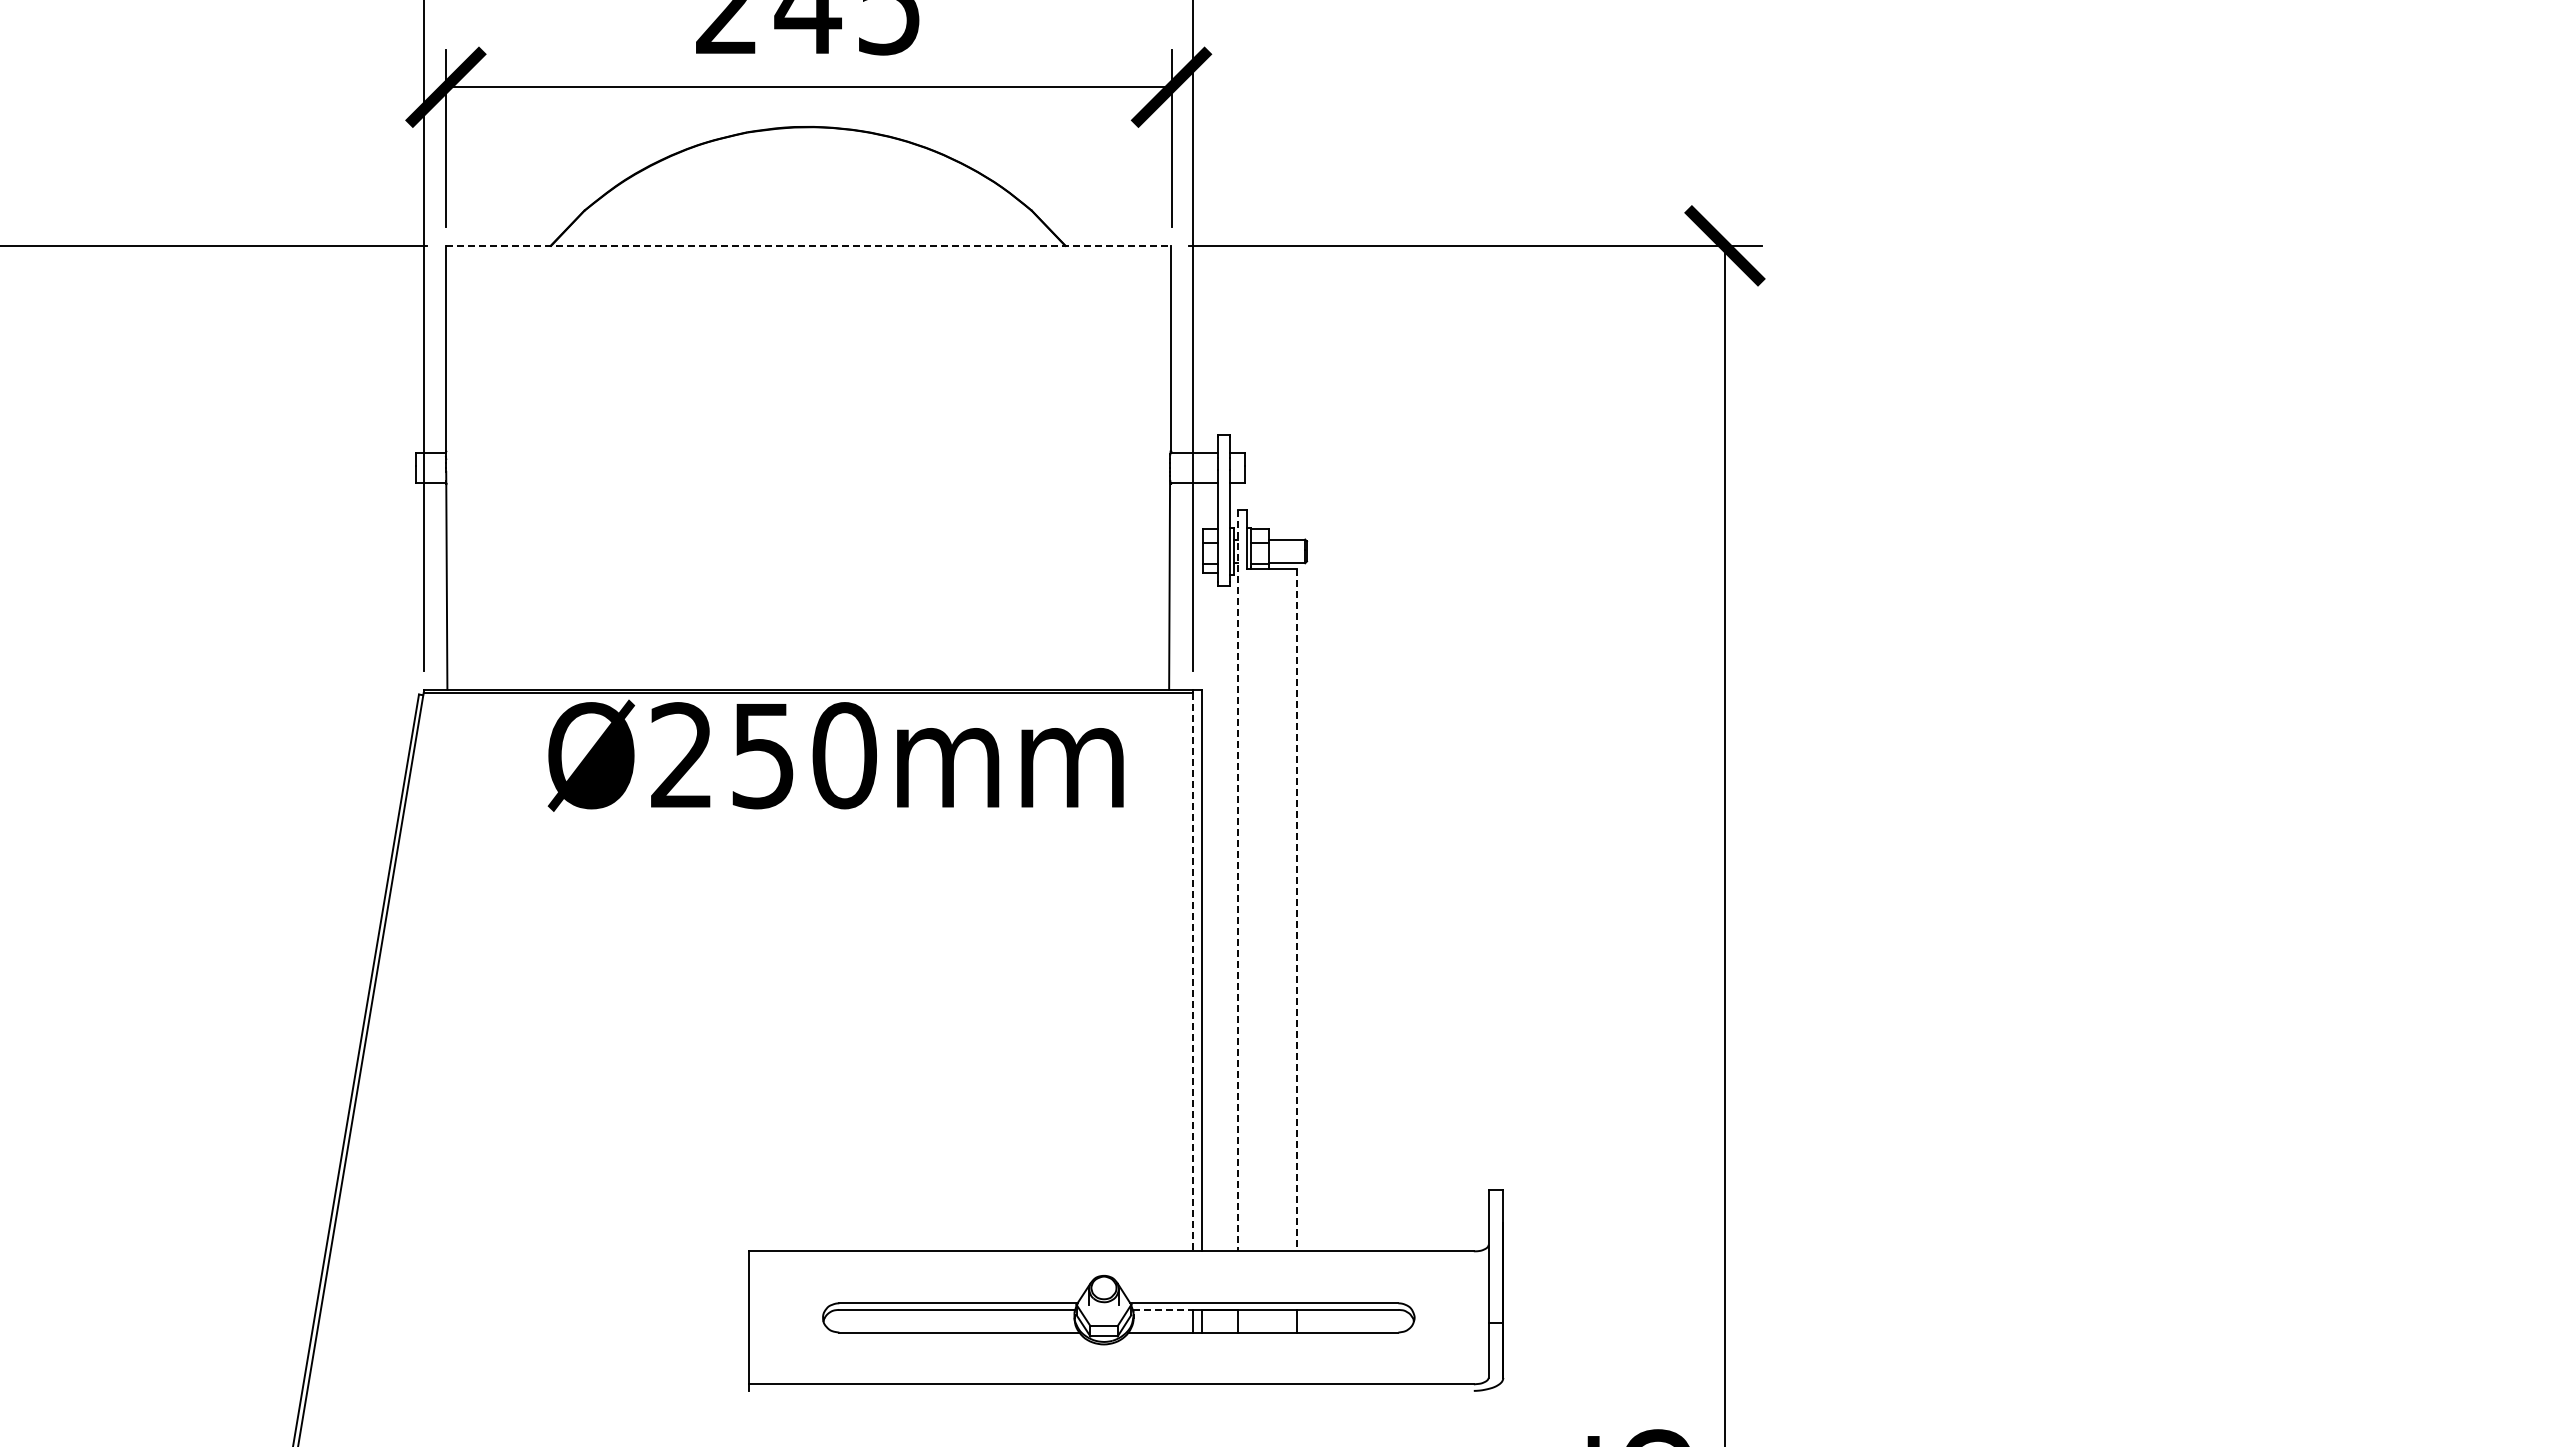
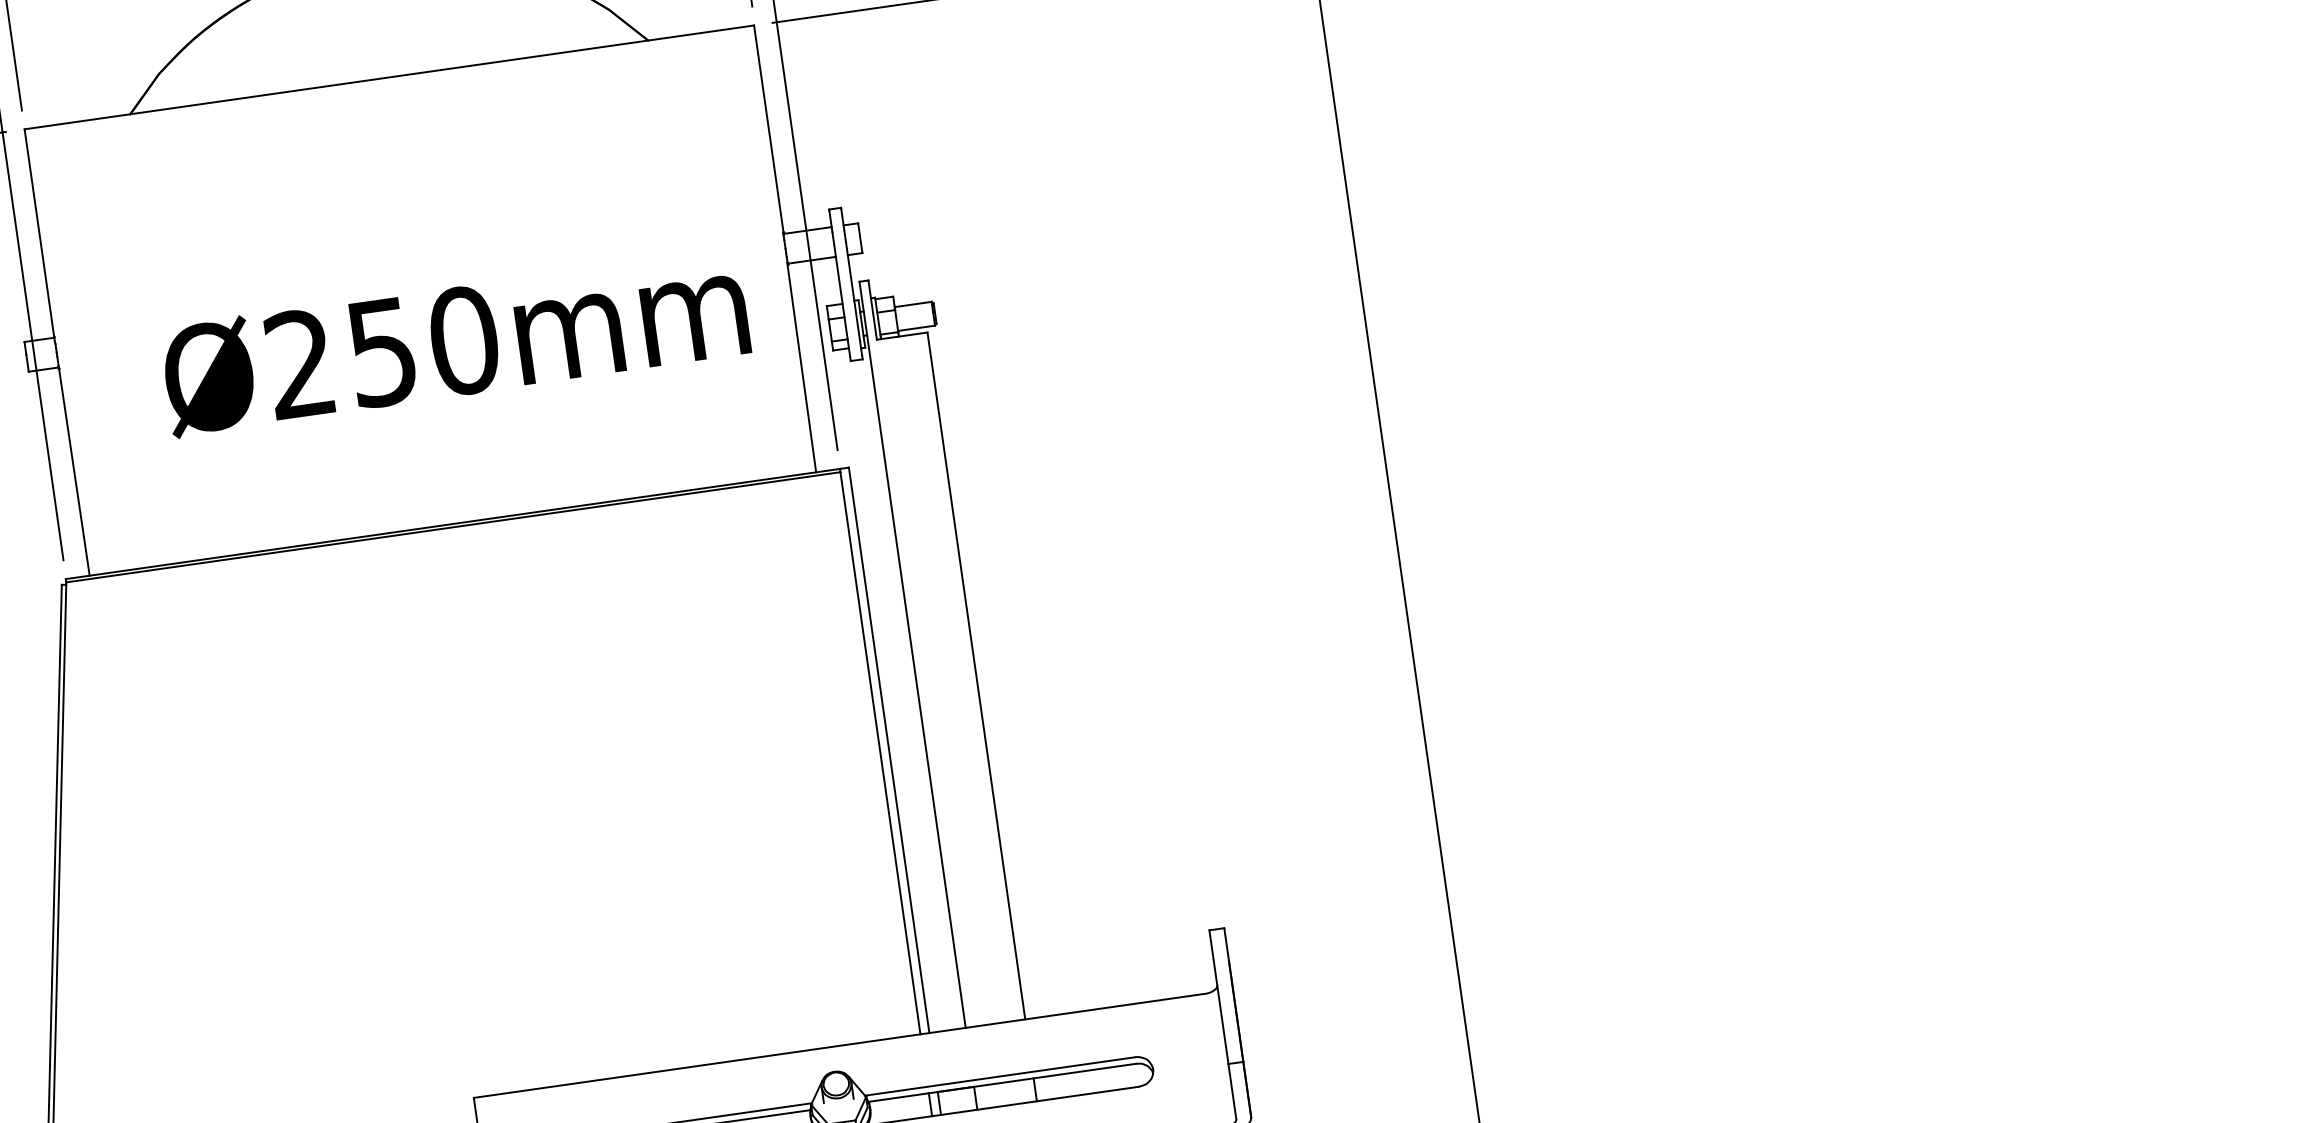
line: (808, 245) -> (389, 77), dashed -> solid
text: (835, 755) -> (454, 341), moved
line: (1237, 880) -> (912, 654), dashed -> solid
line: (1296, 910) -> (975, 676), dashed -> solid
line: (1192, 972) -> (880, 753), dashed -> solid
line: (1163, 1309) -> (899, 1097), dashed -> solid

